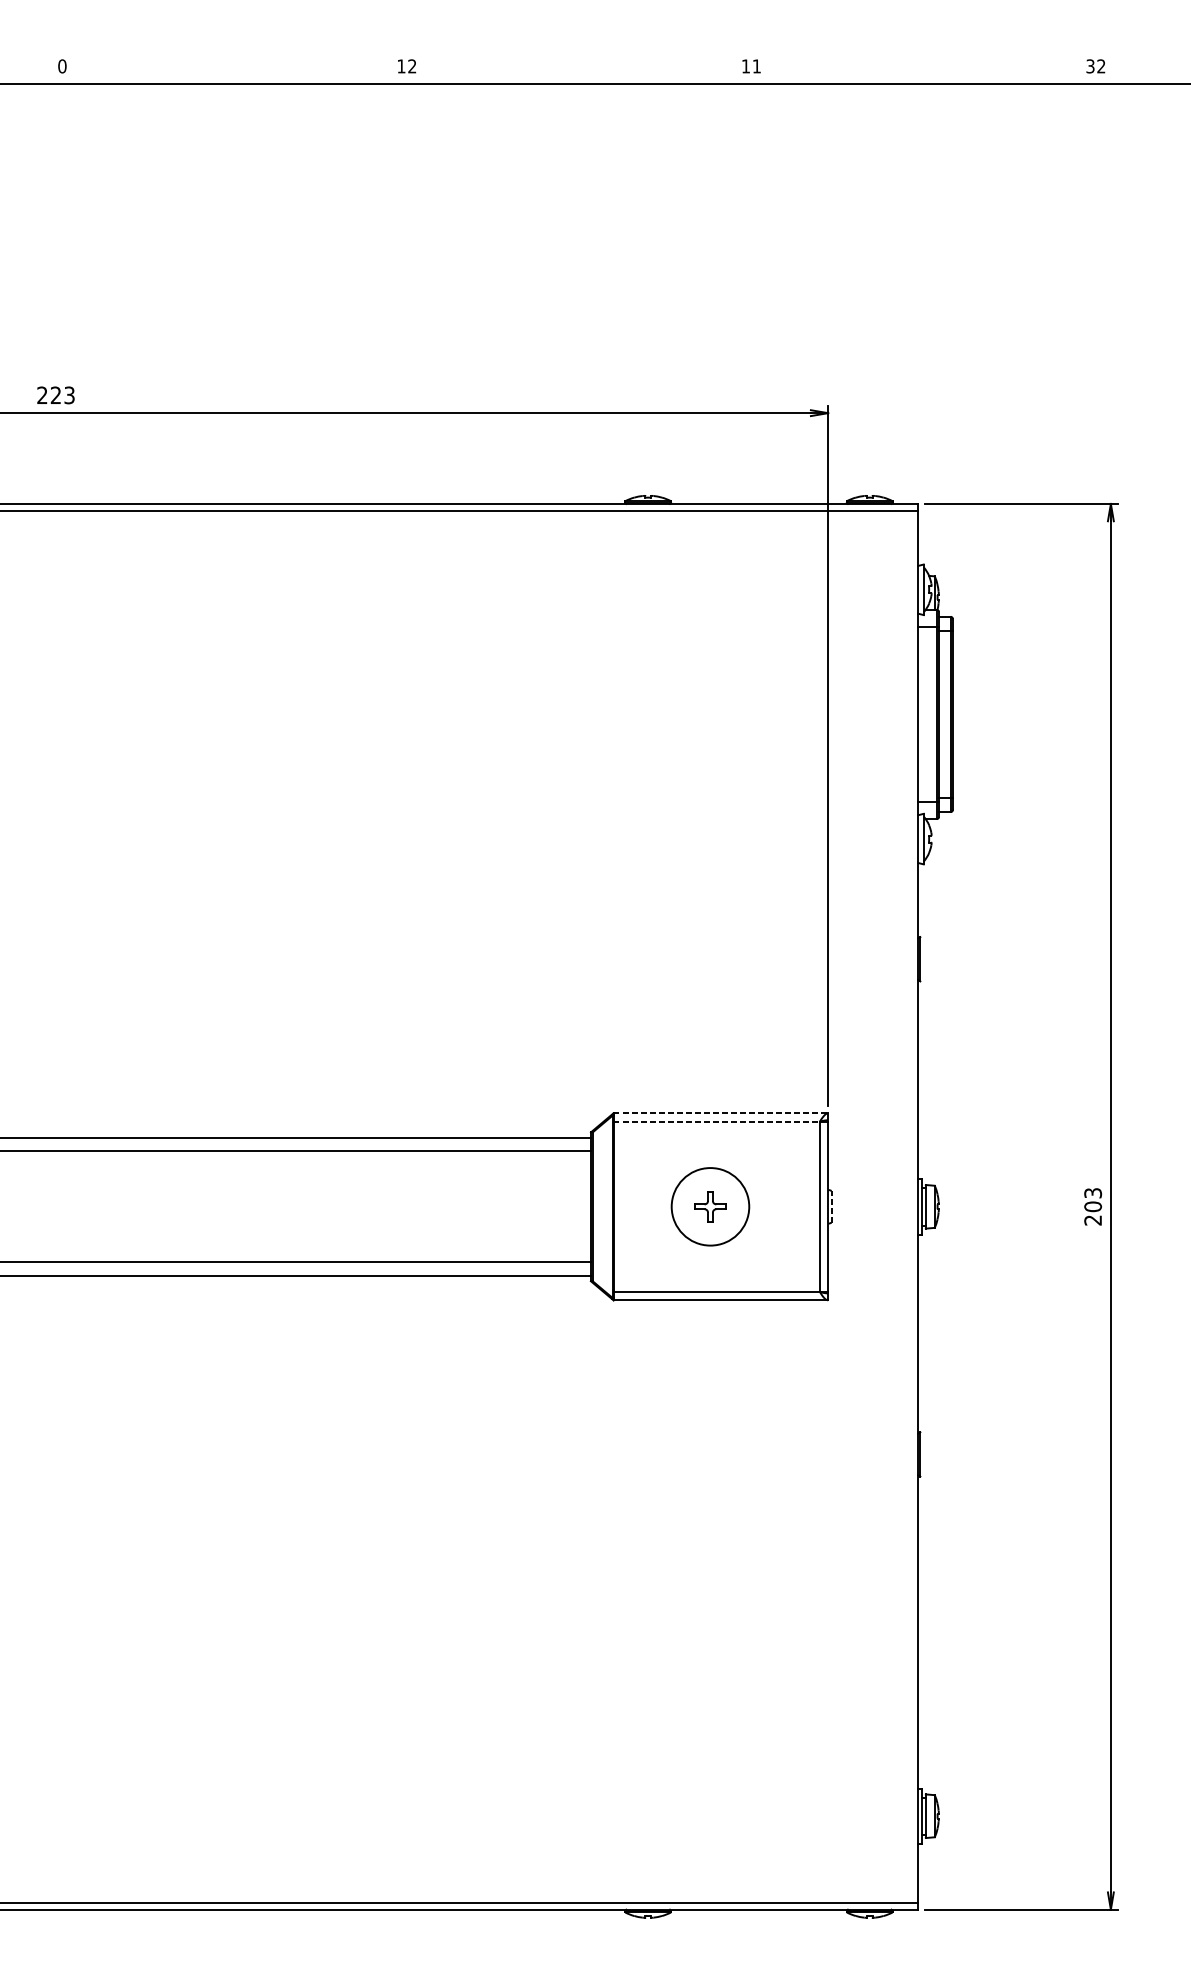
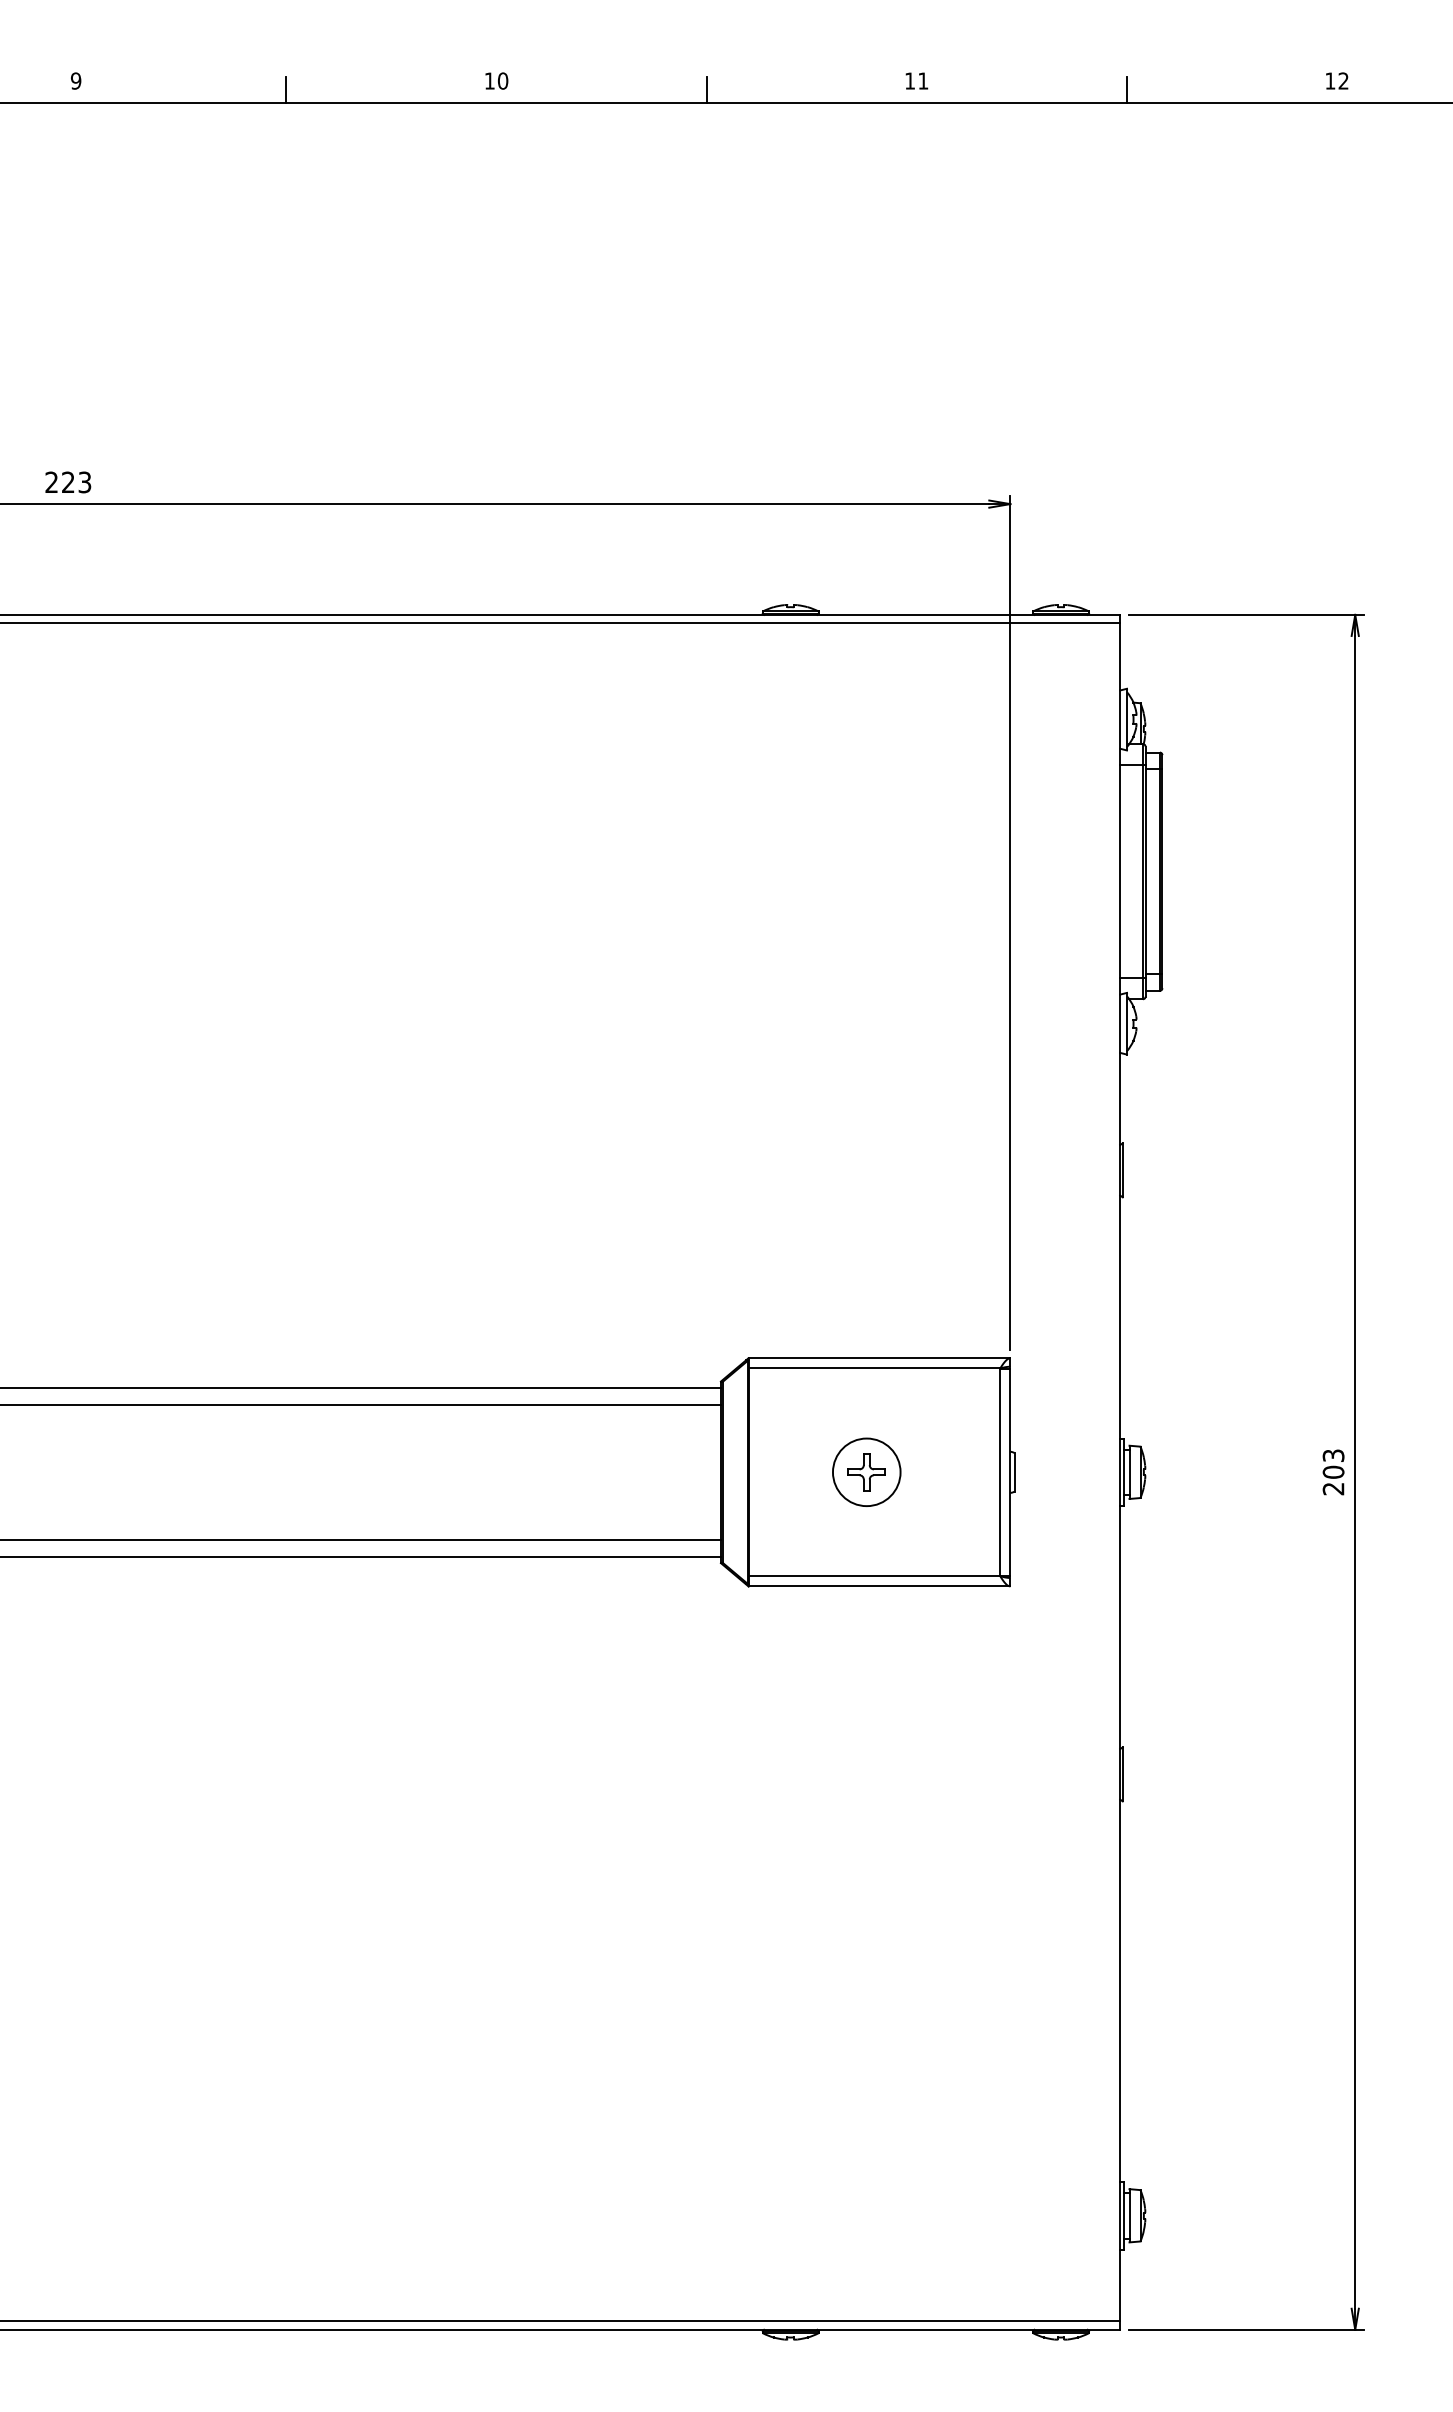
text: (62, 65) -> (76, 80), 0 -> 9
text: (411, 65) -> (502, 80), 12 -> 10
text: (1090, 65) -> (1330, 80), 32 -> 12
line: (234, 73) -> (286, 89), added
line: (579, 73) -> (706, 89), added
line: (923, 73) -> (1126, 89), added
line: (720, 1113) -> (879, 1358), dashed -> solid
line: (716, 1121) -> (874, 1368), dashed -> solid
circle: (710, 1206) -> (866, 1472), size x0.71
line: (831, 1206) -> (1014, 1471), dashed -> solid

